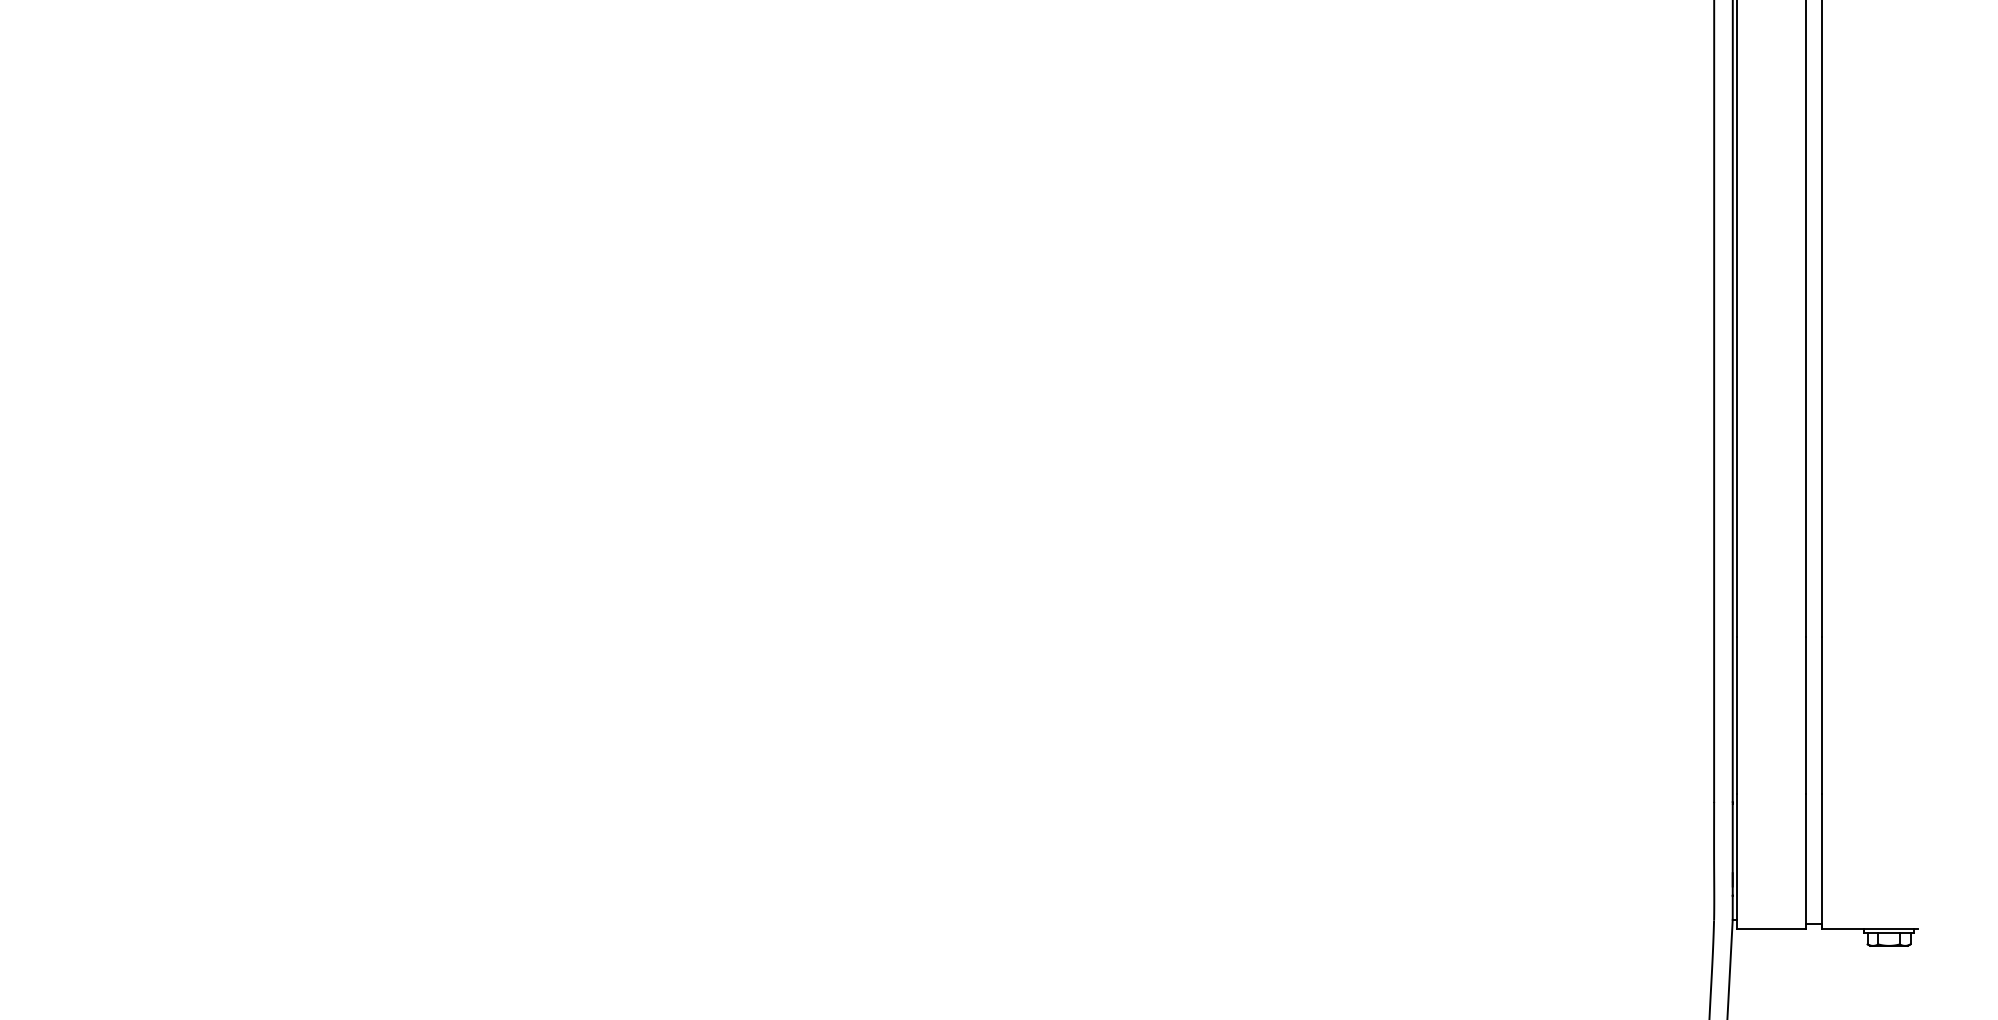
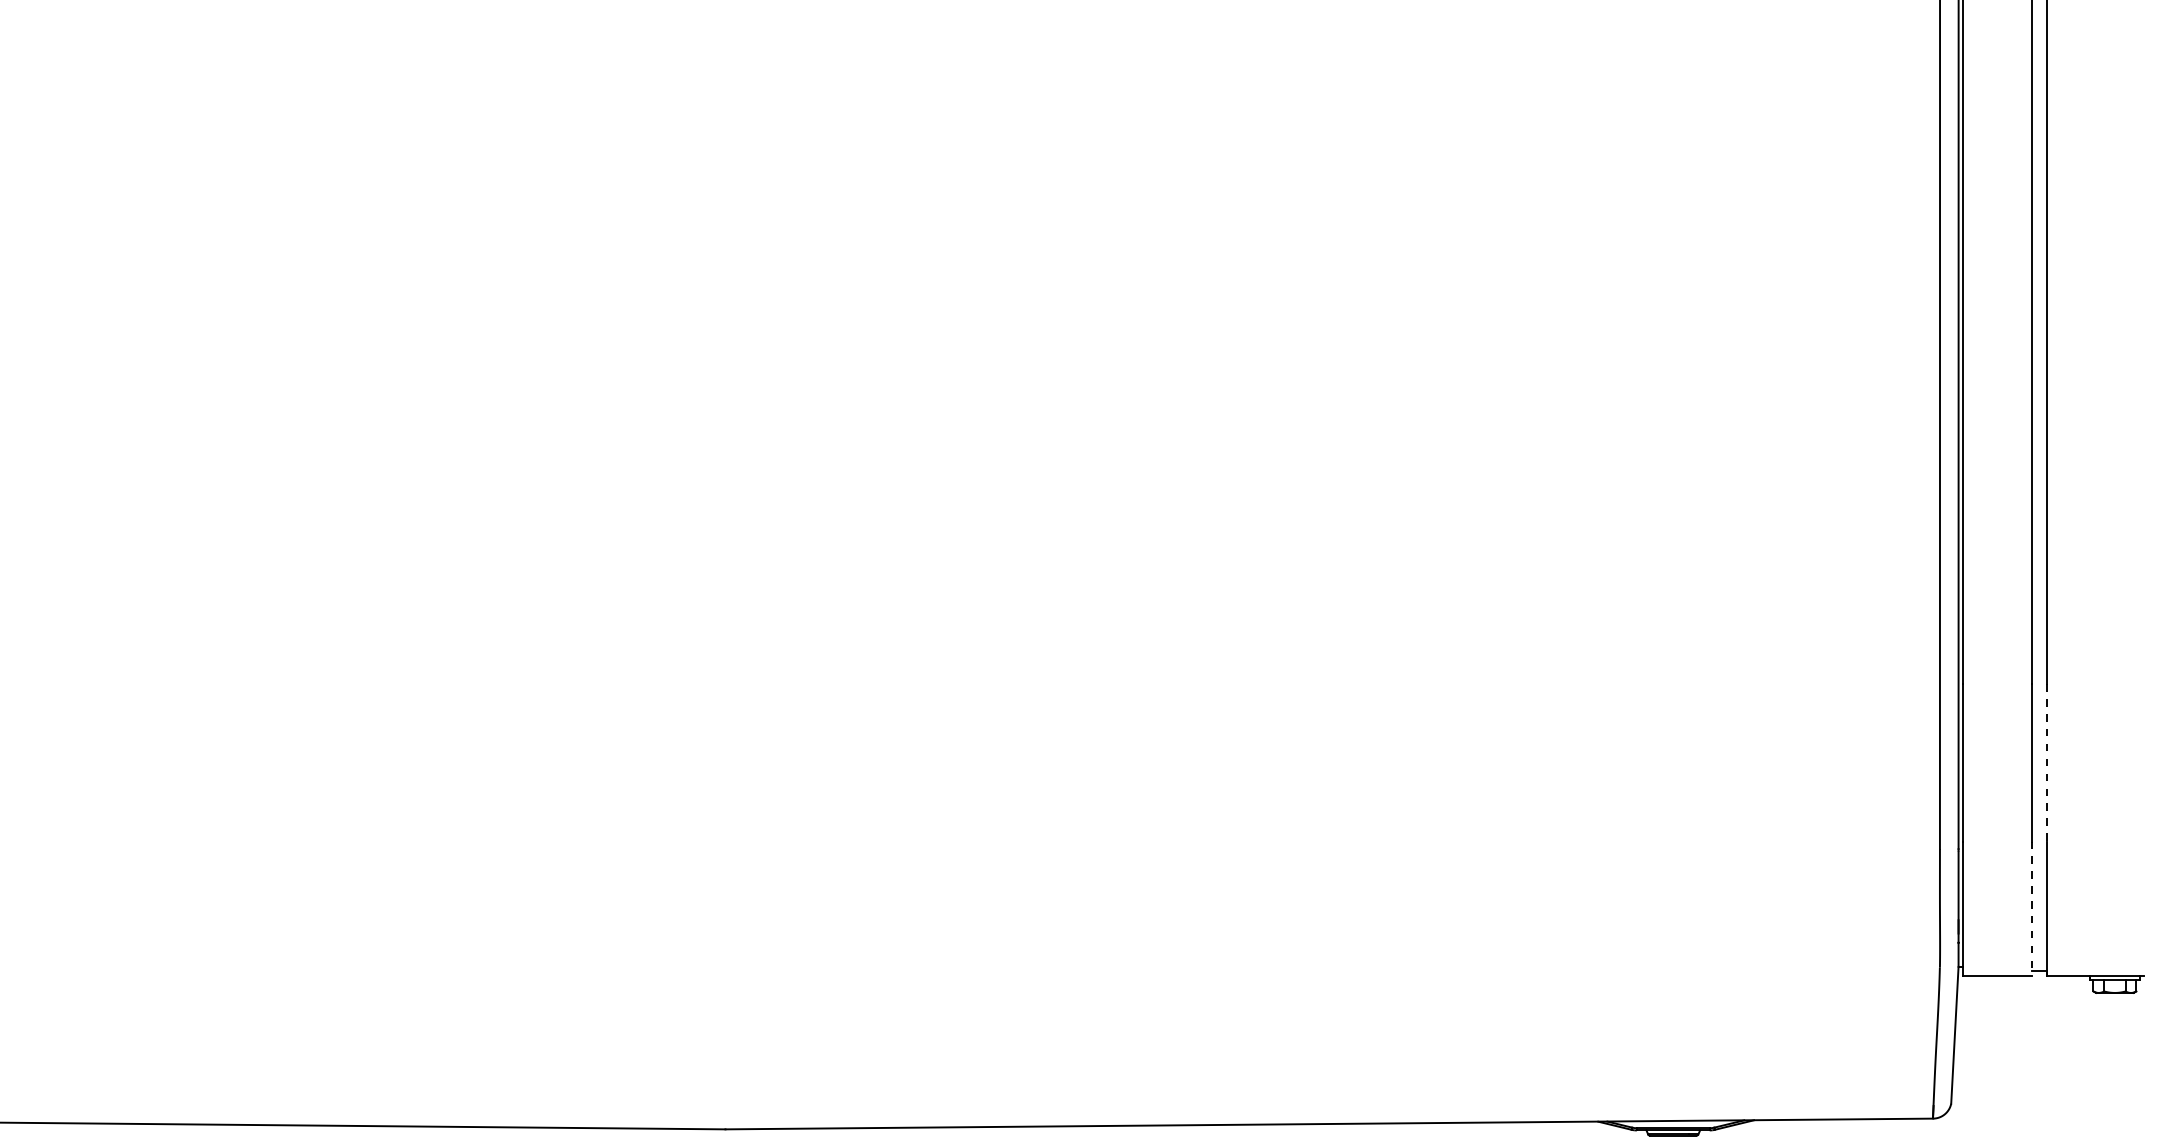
line: (1821, 715) -> (2047, 762), solid -> dashed
line: (1805, 862) -> (2031, 909), solid -> dashed

